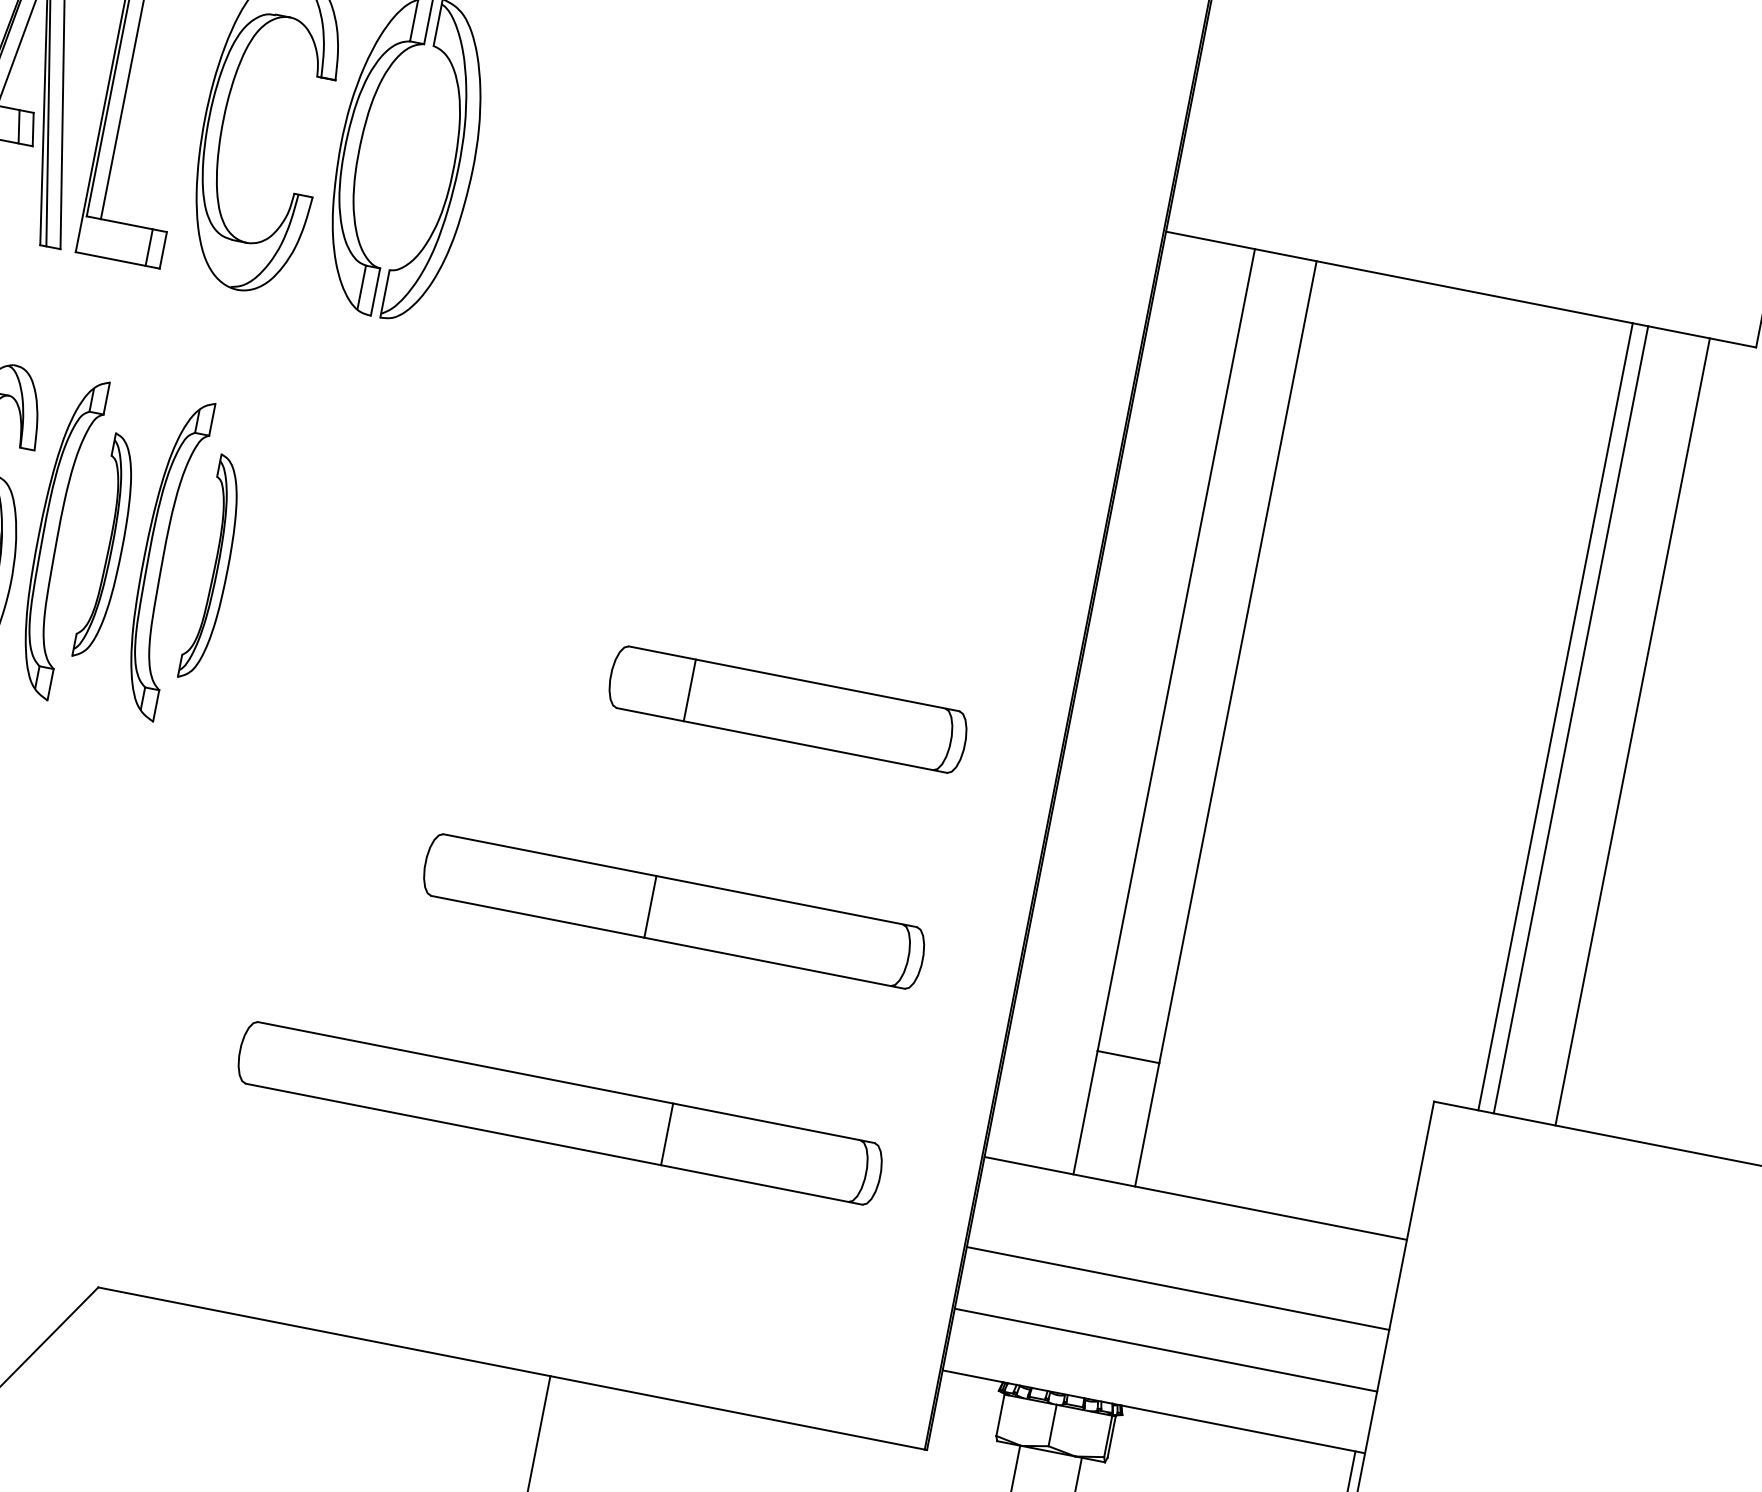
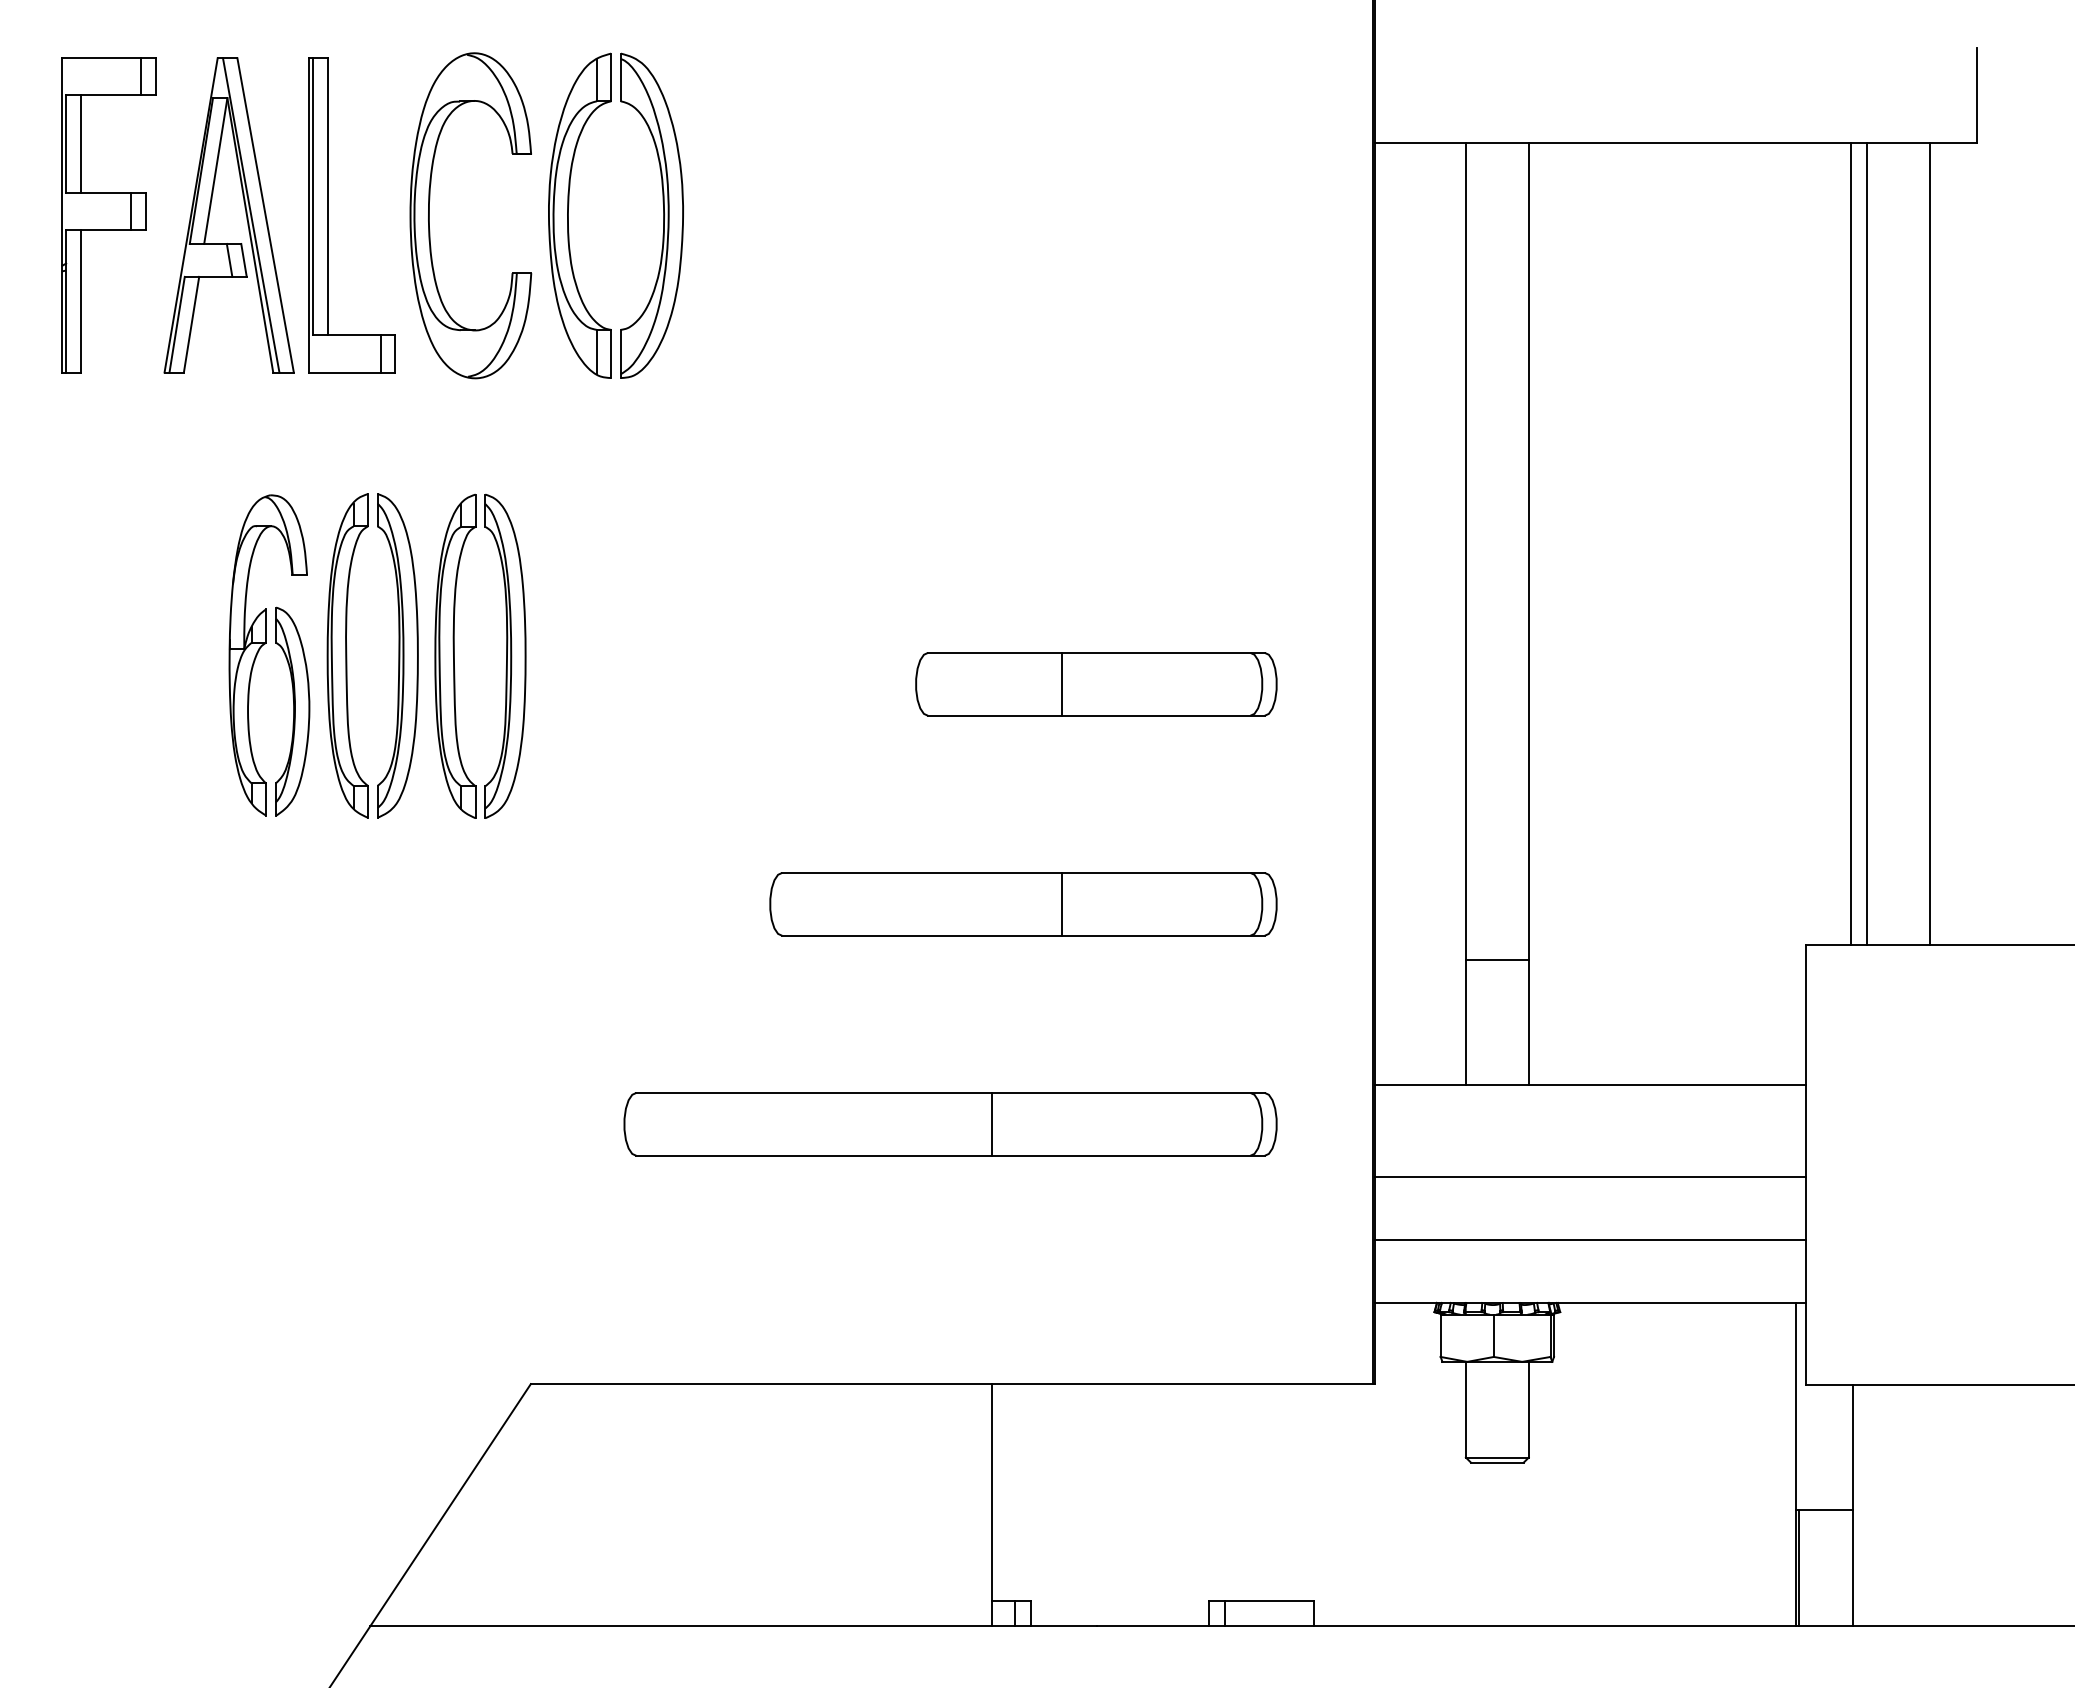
part: (107, 546) -> (397, 655), size x1.43
part: (213, 567) -> (505, 655), size x1.43
line: (690, 689) -> (1062, 683), moved
line: (650, 906) -> (1062, 903), moved
line: (667, 1133) -> (991, 1123), moved

